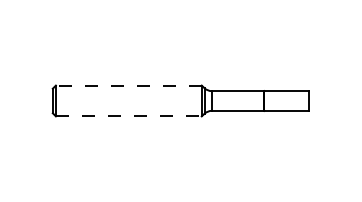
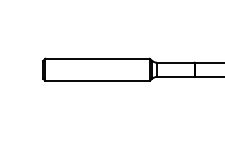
line: (128, 85) -> (97, 58), dashed -> solid
line: (128, 116) -> (97, 80), dashed -> solid

